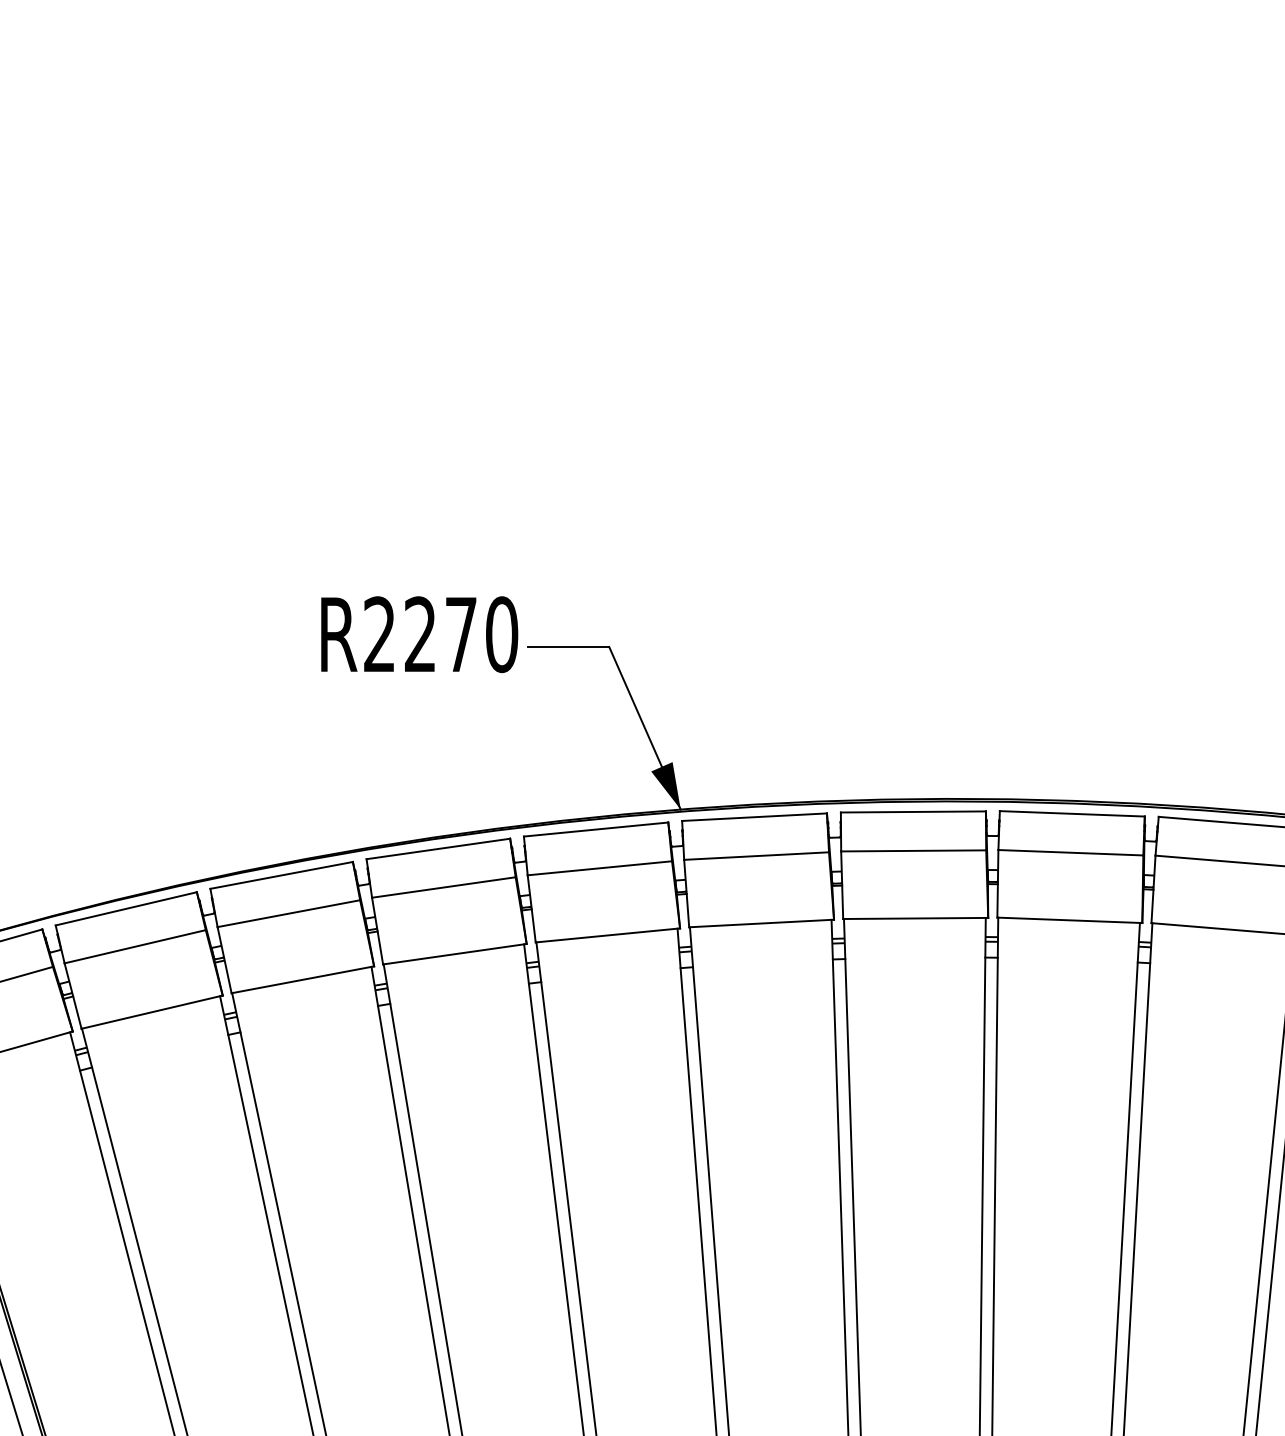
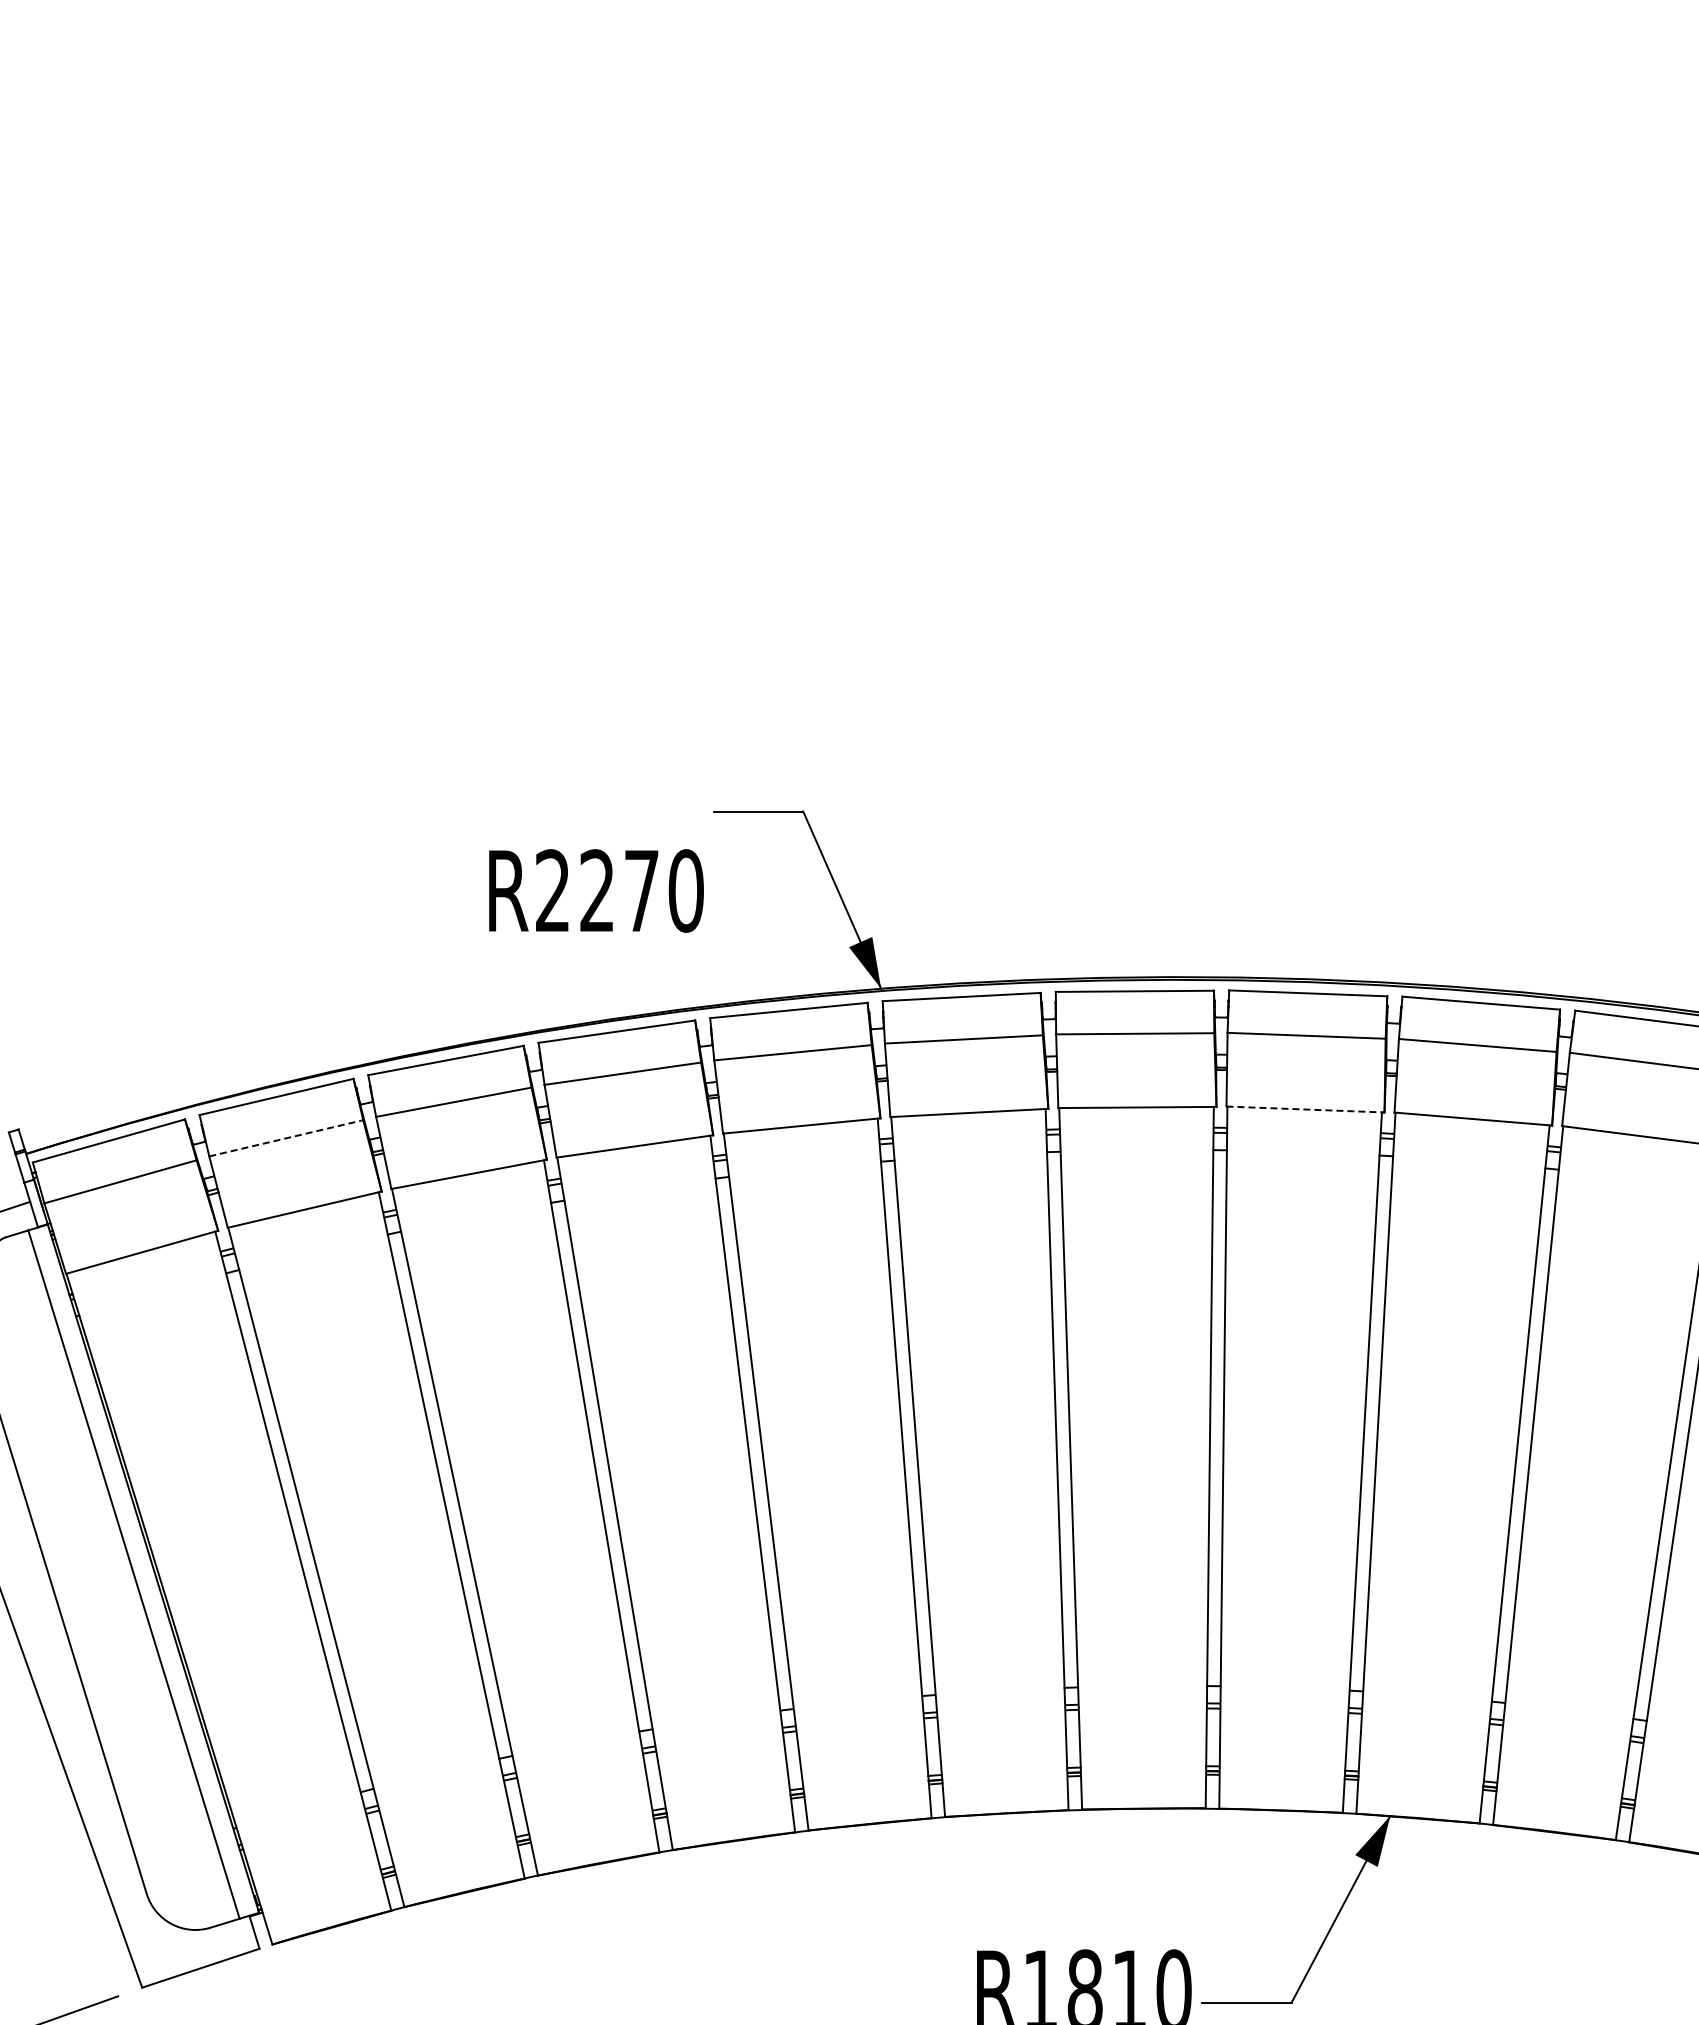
text: (419, 634) -> (596, 890), moved
line: (1070, 920) -> (1306, 1109), solid -> dashed
line: (135, 946) -> (286, 1138), solid -> dashed

